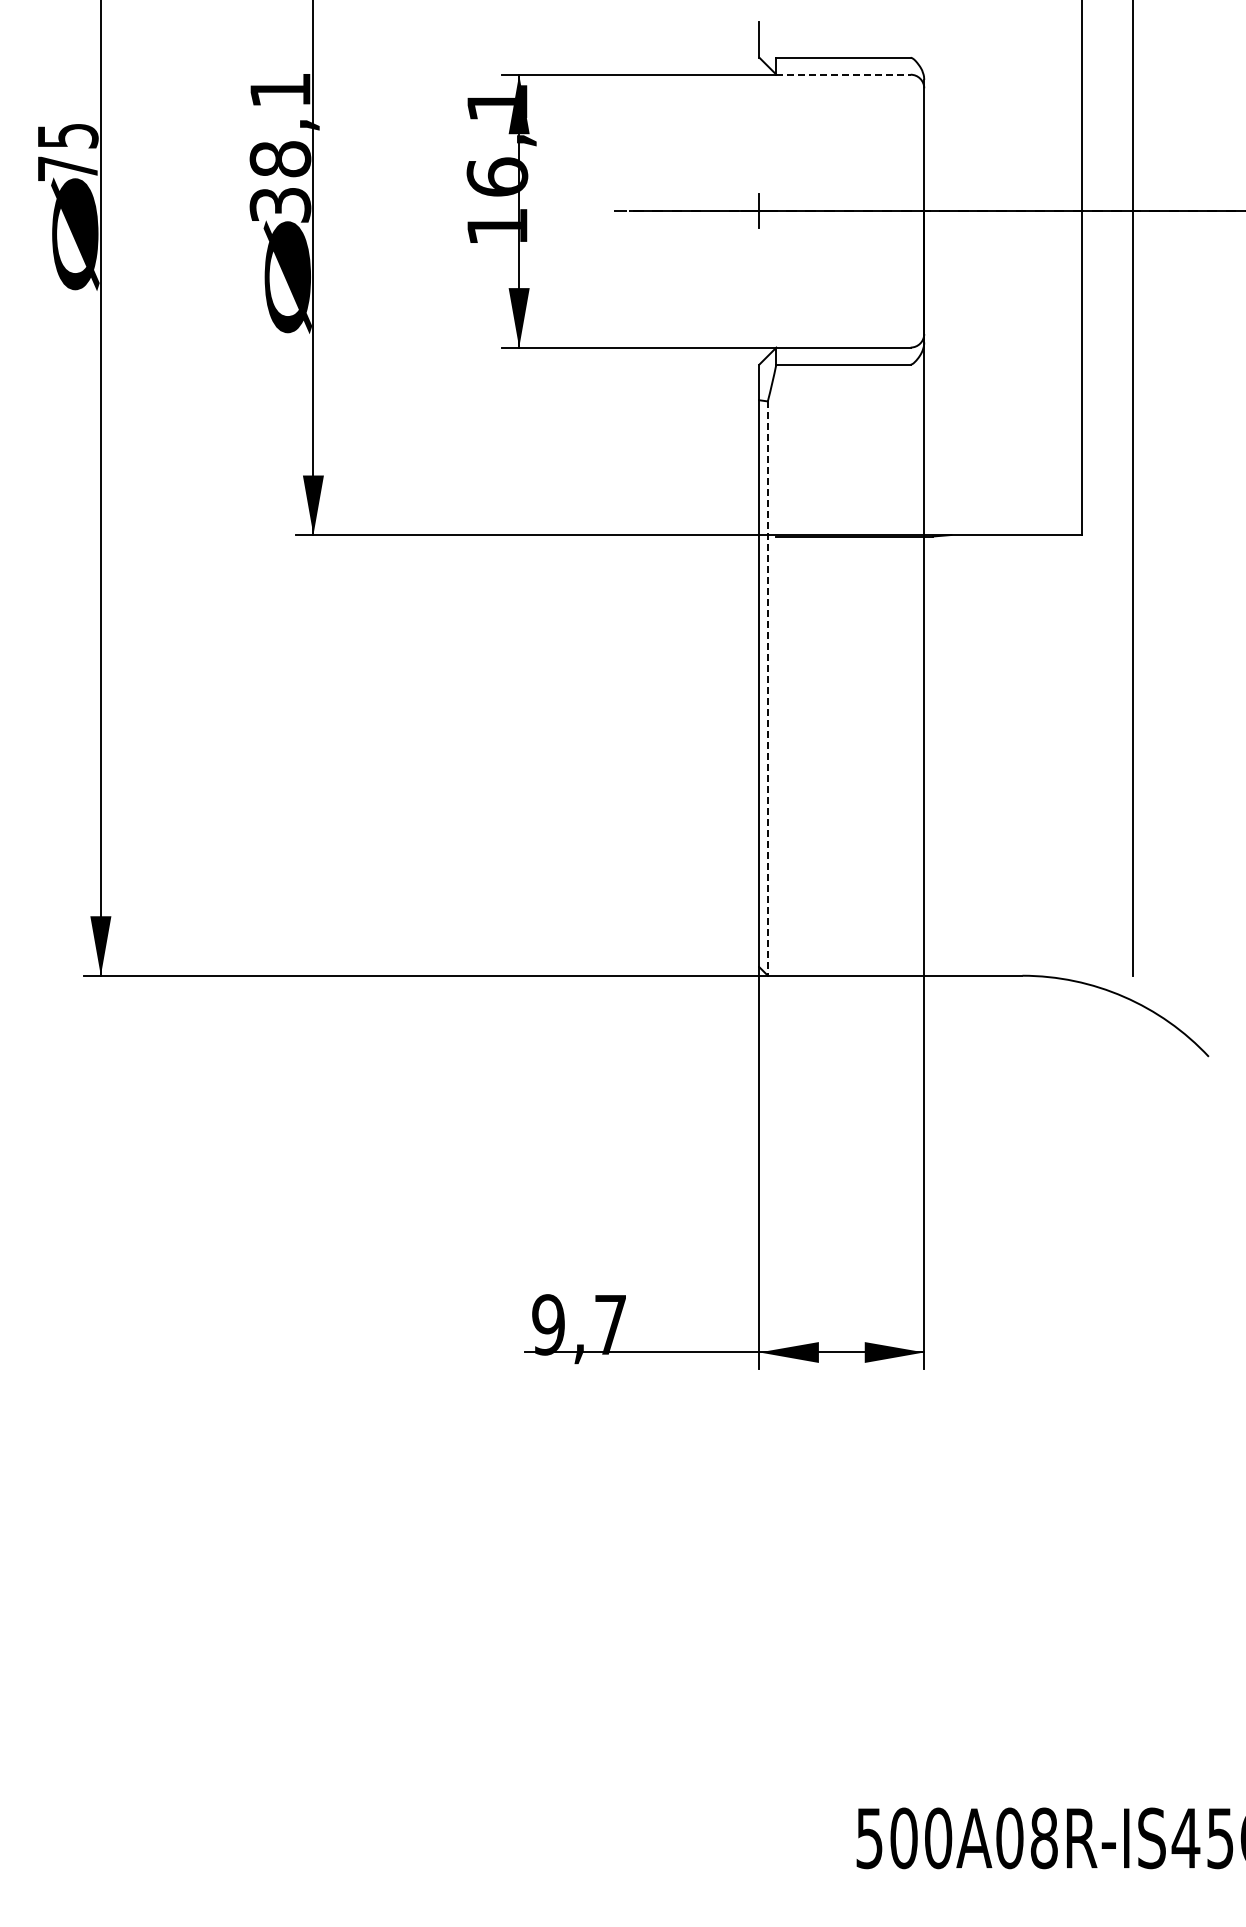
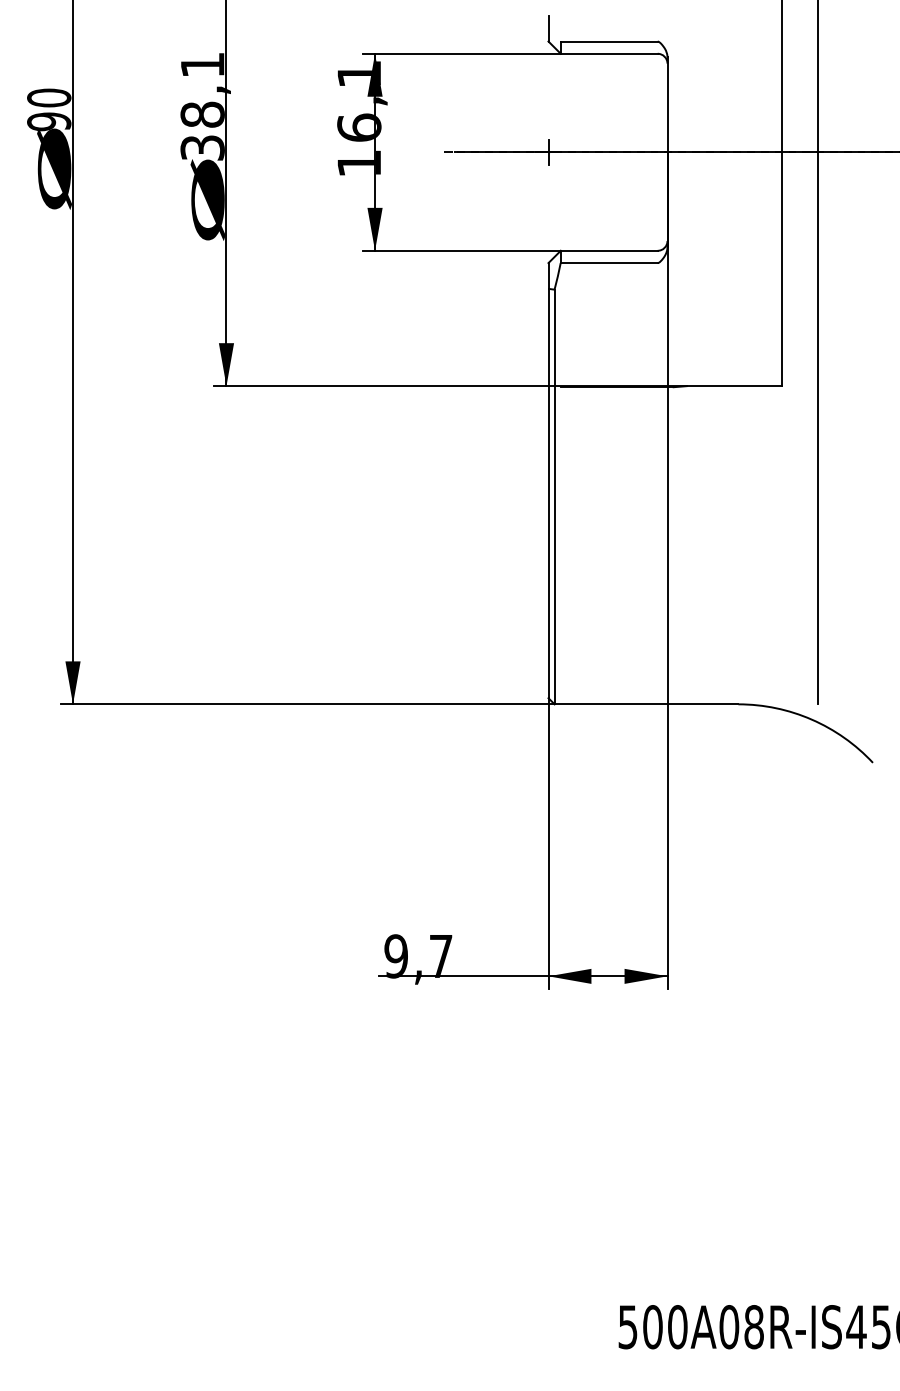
line: (844, 74) -> (609, 53), dashed -> solid
text: (67, 152) -> (48, 109), 75 -> 90
line: (767, 689) -> (554, 497), dashed -> solid

